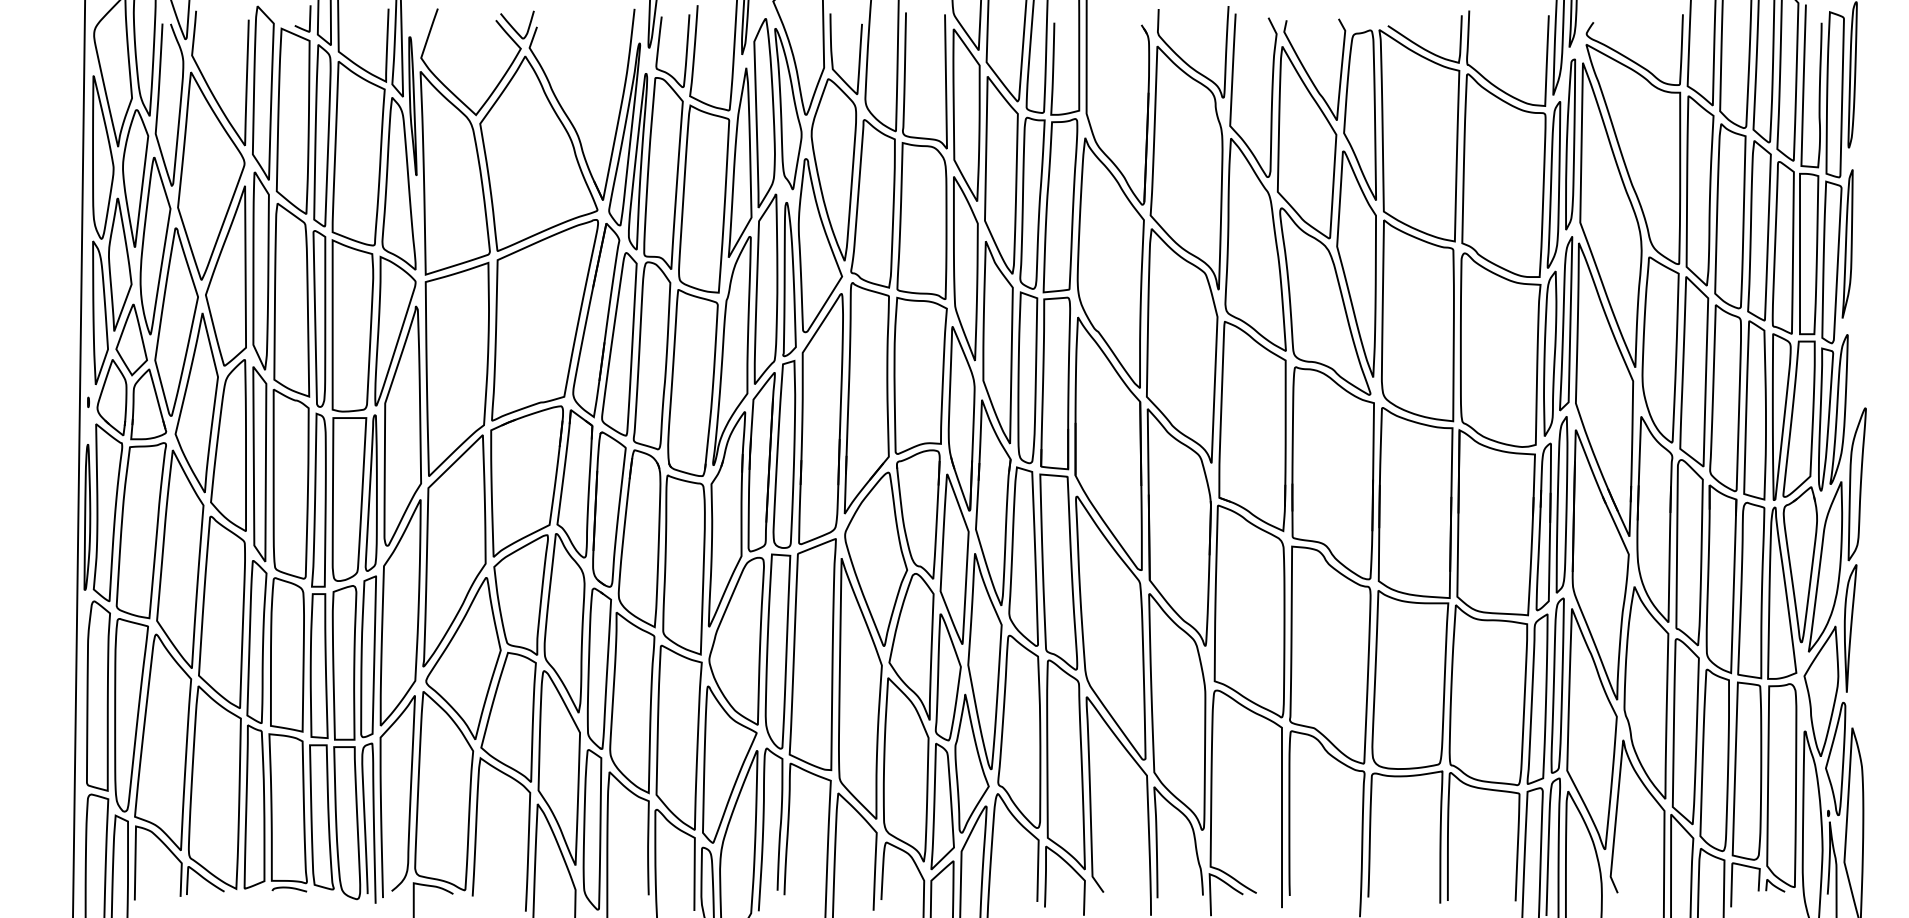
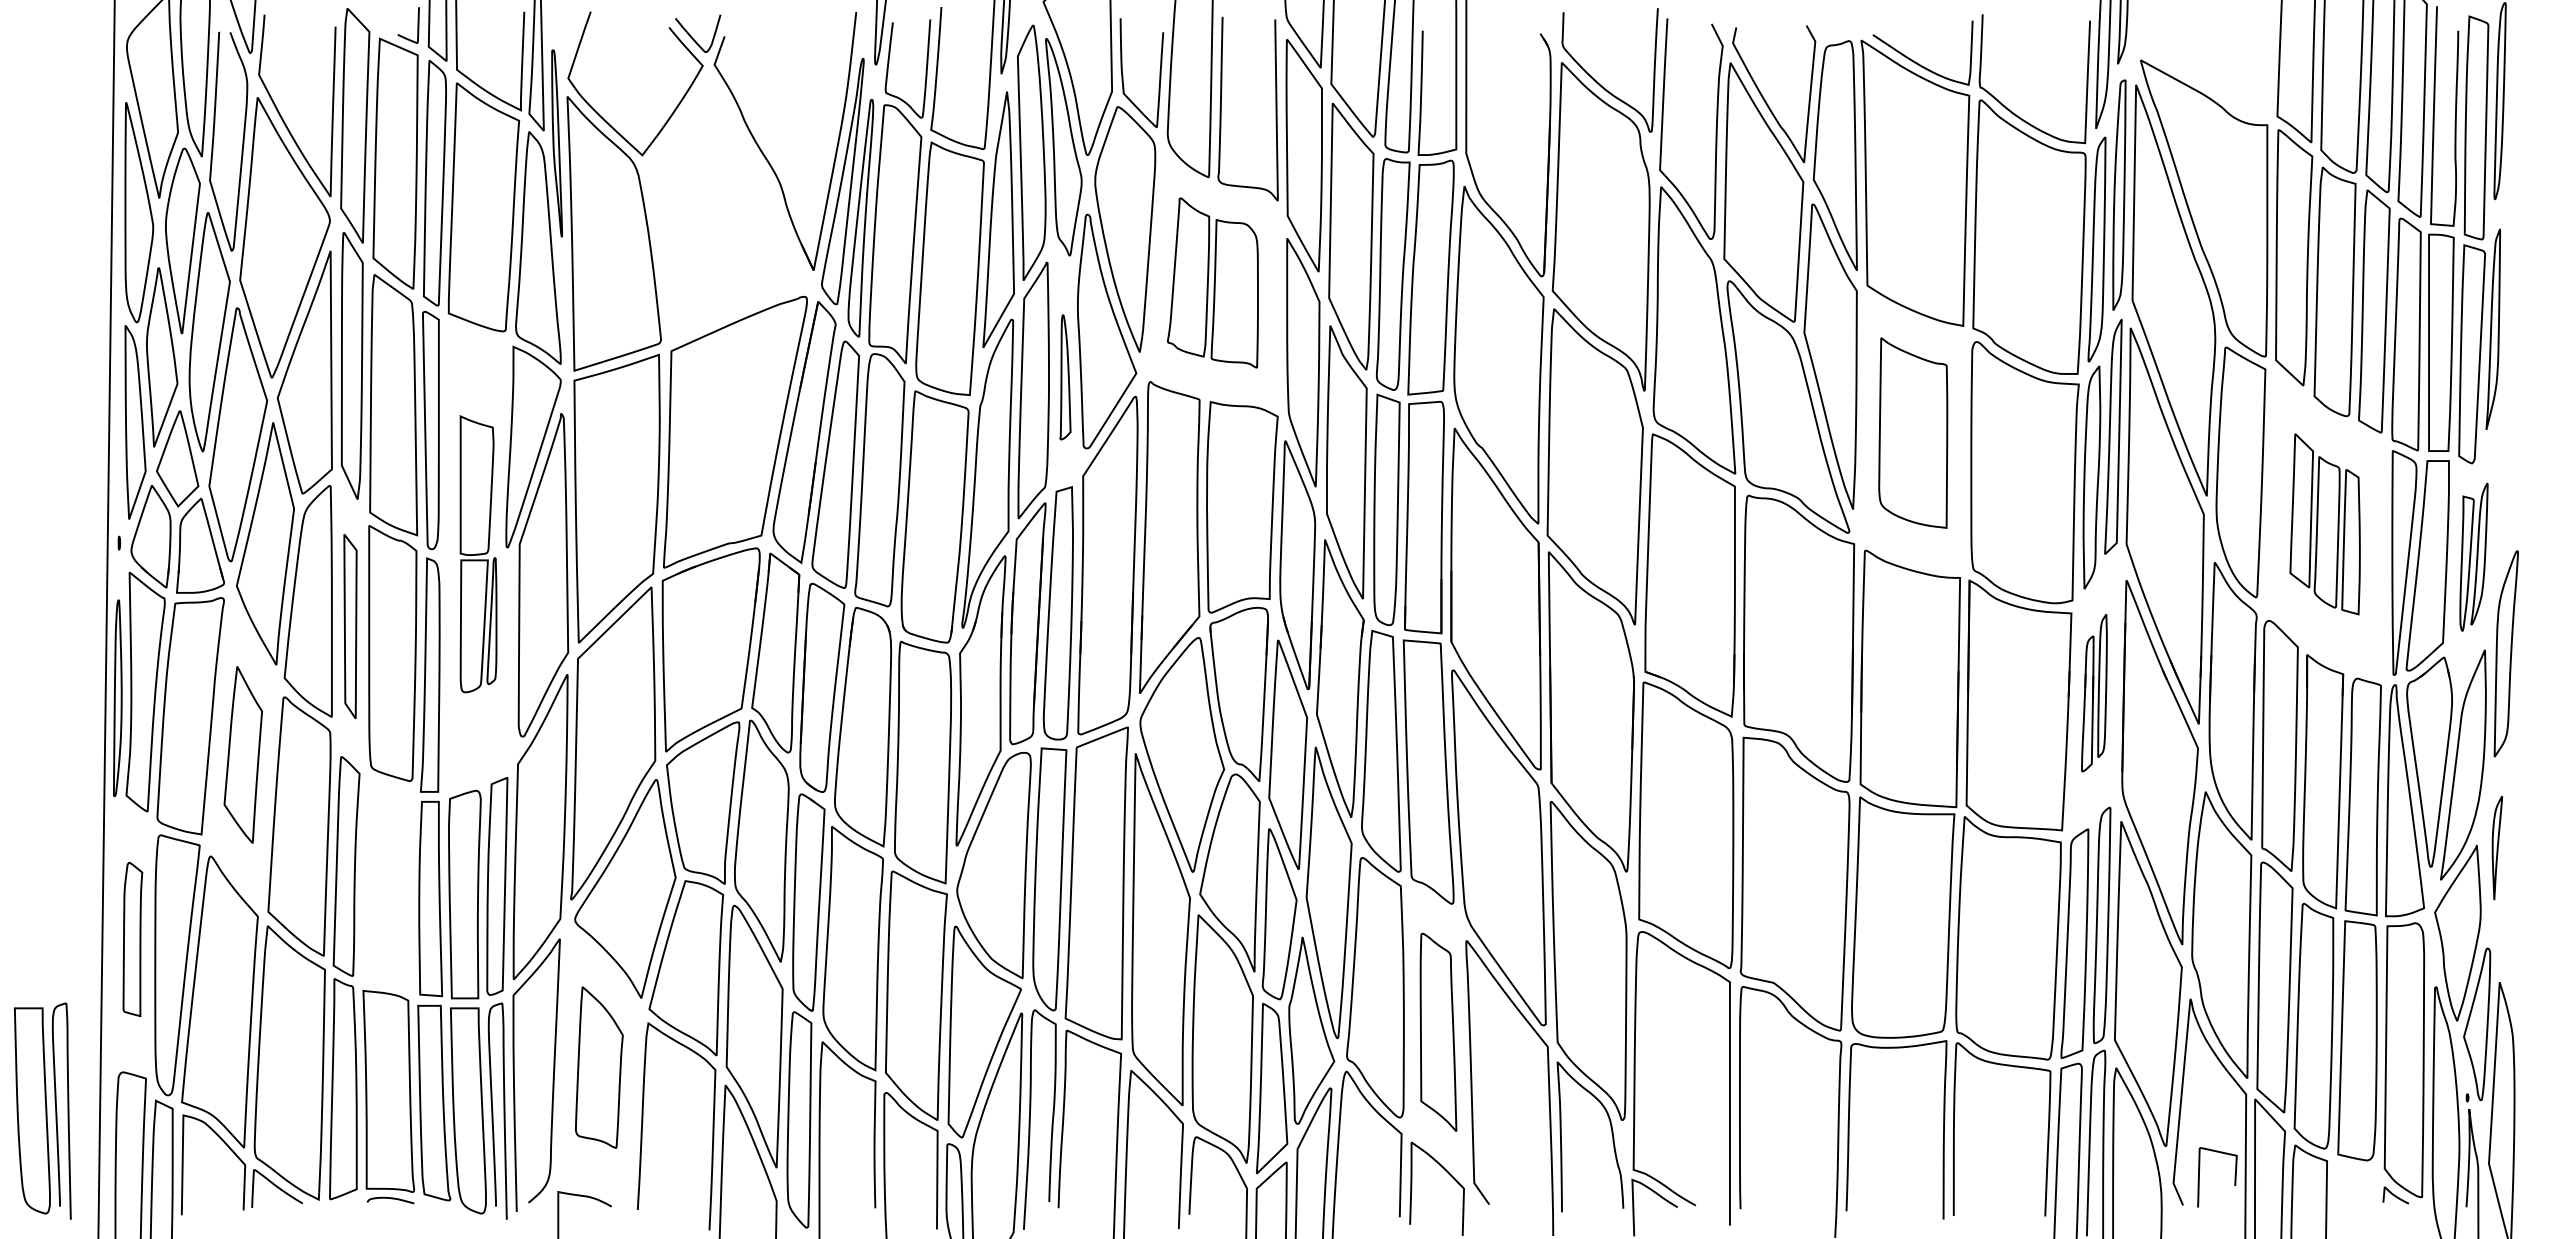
curve: (1629, 58) -> (2198, 78), removed
part: (539, 153) -> (727, 207), removed
part: (898, 209) -> (1212, 282), size x0.7
part: (789, 279) -> (1065, 377), size x0.6
part: (1417, 320) -> (1912, 432), size x0.7
part: (1722, 388) -> (2324, 524), size x0.6
part: (354, 410) -> (478, 554), size x0.6
part: (1832, 413) -> (2473, 557), size x0.7
part: (259, 464) -> (350, 626), size x0.7
part: (1552, 513) -> (2094, 692), size x0.6
part: (180, 559) -> (243, 754), size x0.6
part: (1850, 627) -> (2497, 847), size x0.6
part: (287, 654) -> (387, 883), removed
part: (98, 696) -> (132, 939), size x0.6
part: (1066, 765) -> (1438, 1032), size x0.7
part: (444, 790) -> (599, 1067), size x0.6
part: (31, 822) -> (42, 1110), added
curve: (1758, 885) -> (2234, 1177), moved

